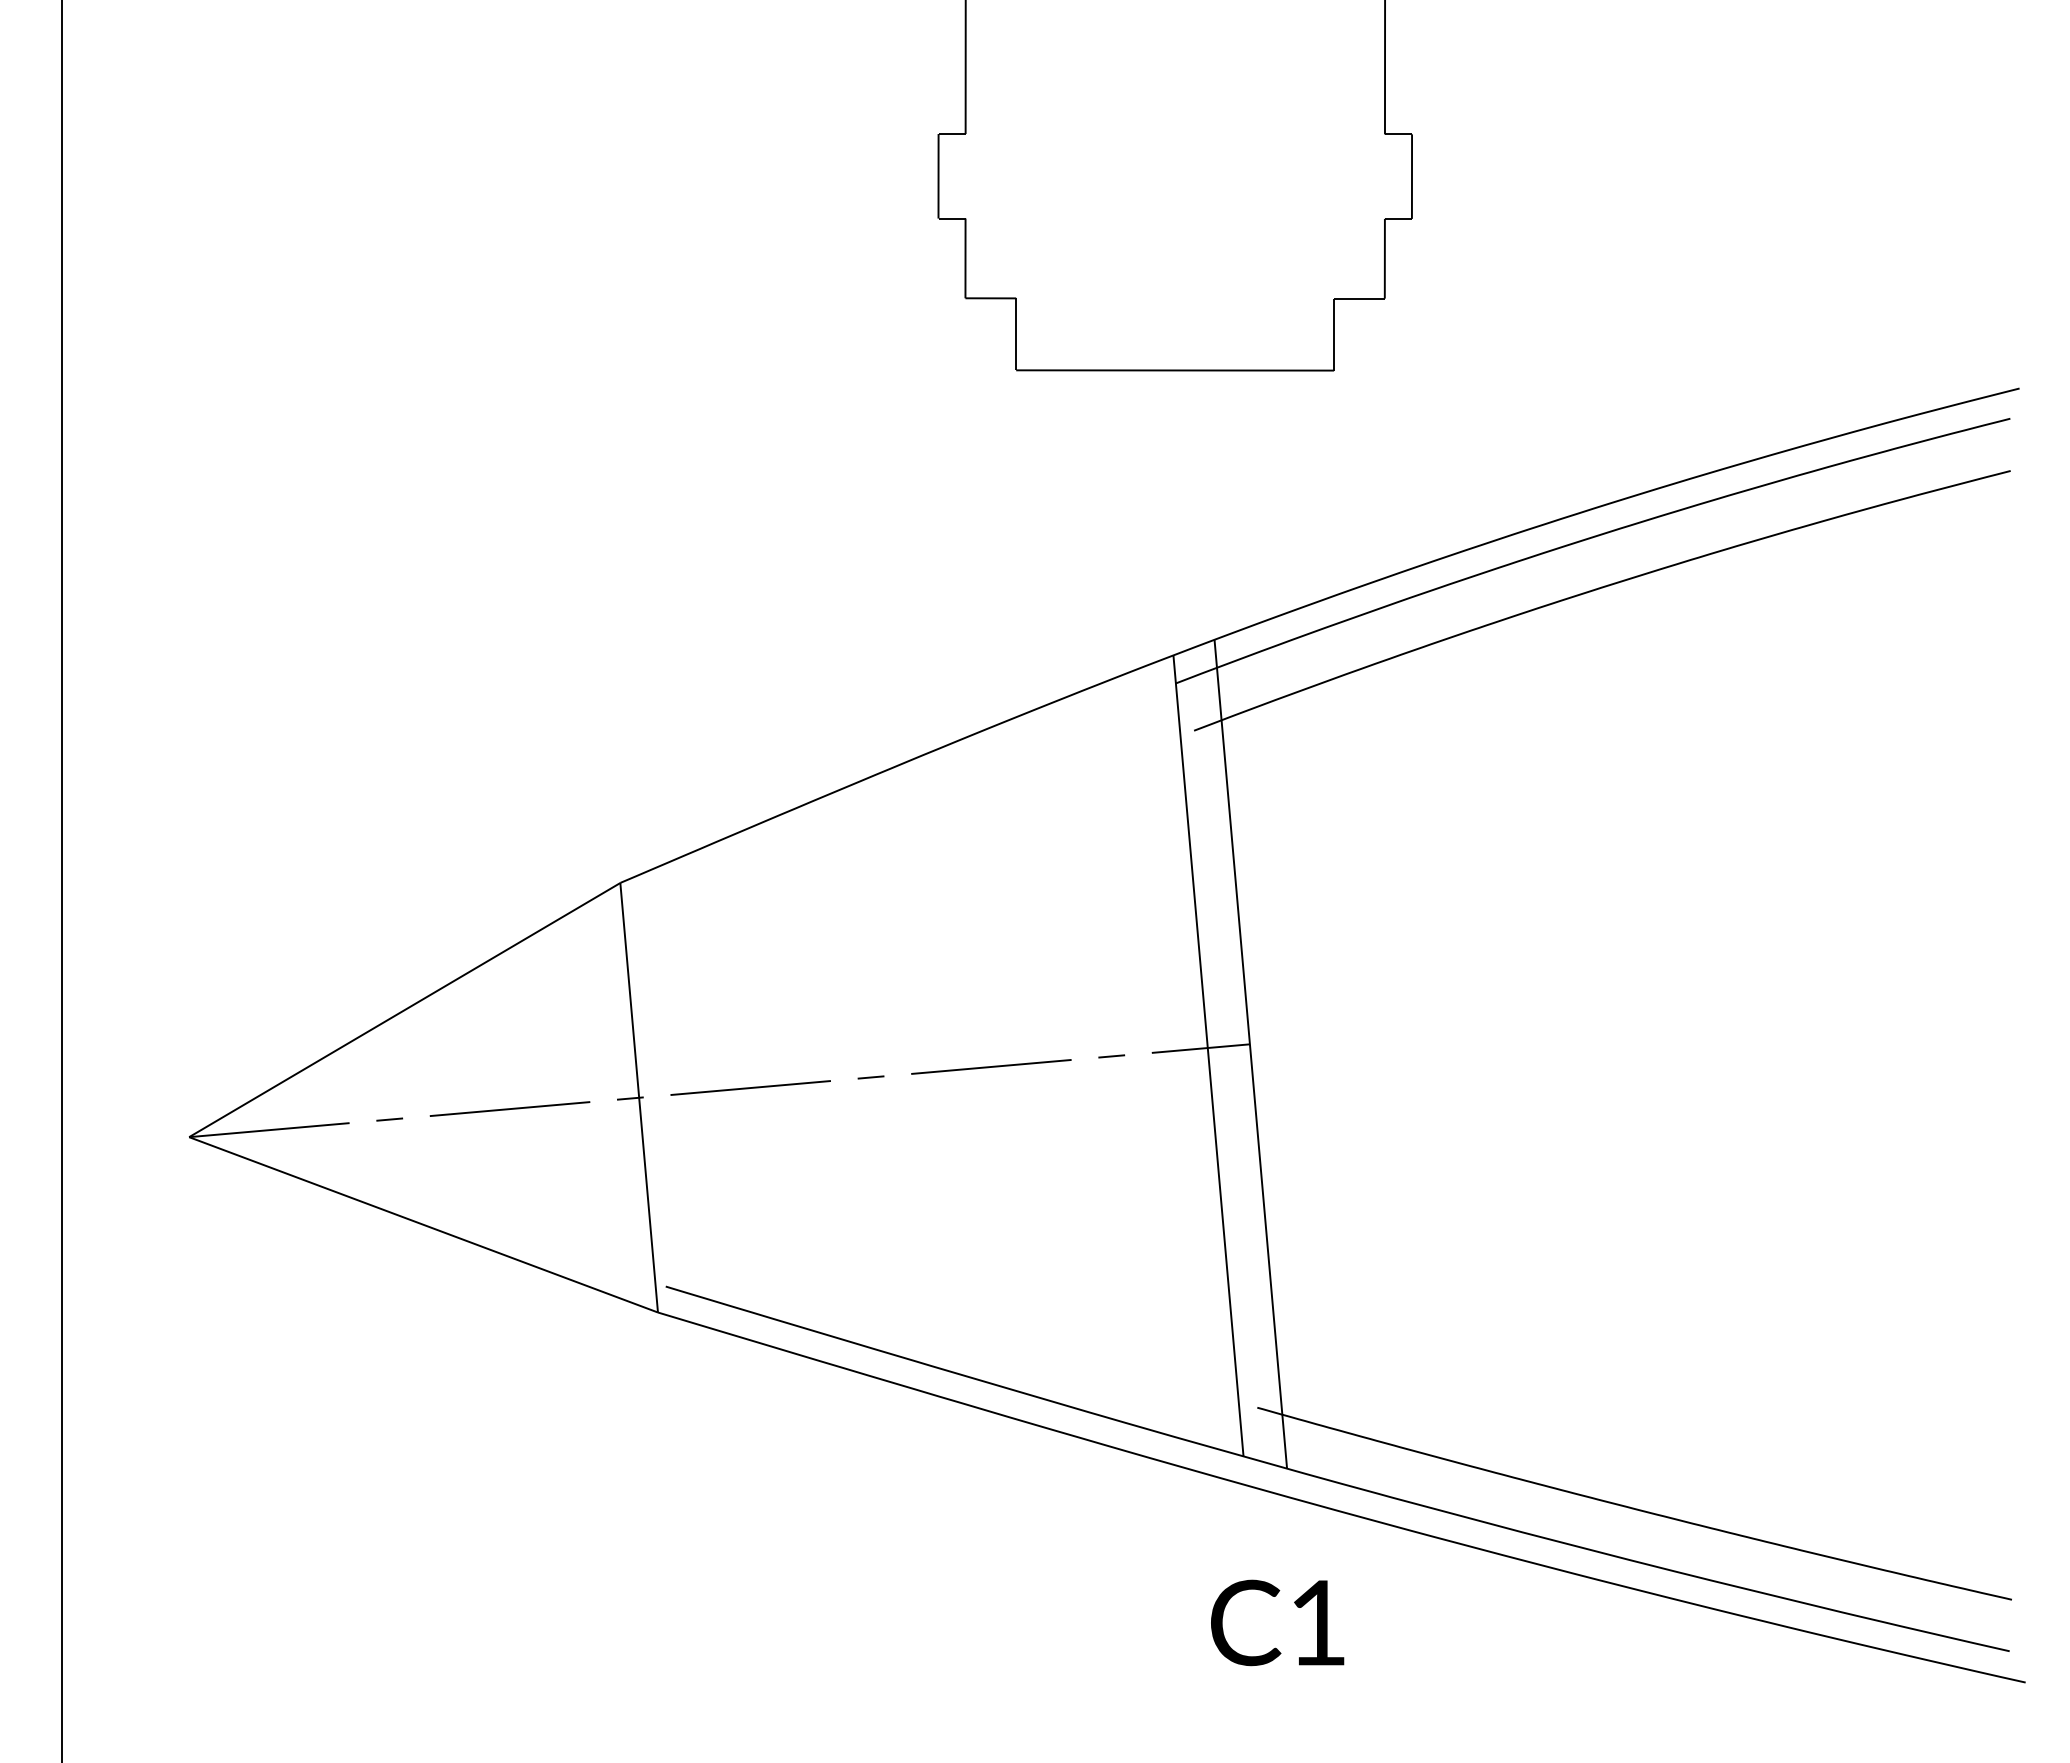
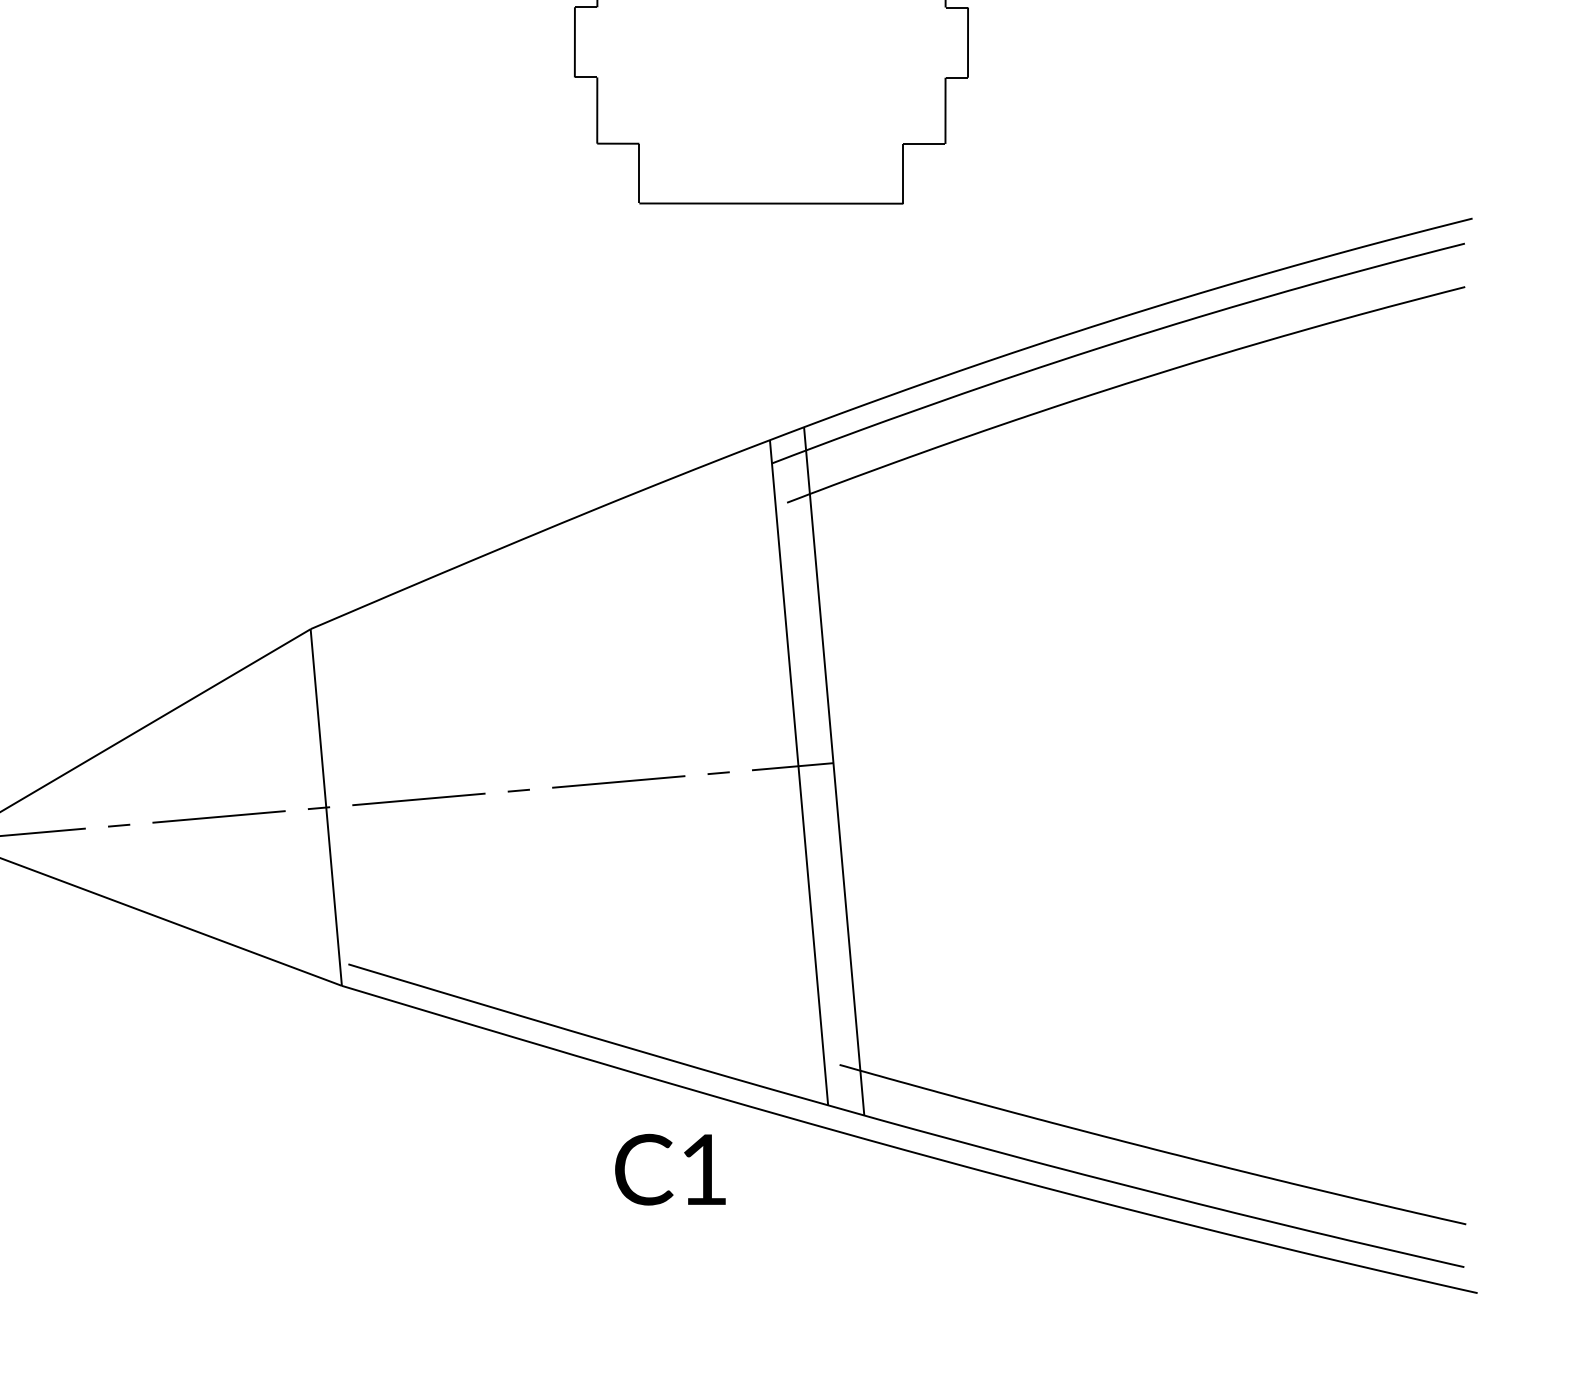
part: (1296, 1606) -> (686, 1156), moved

